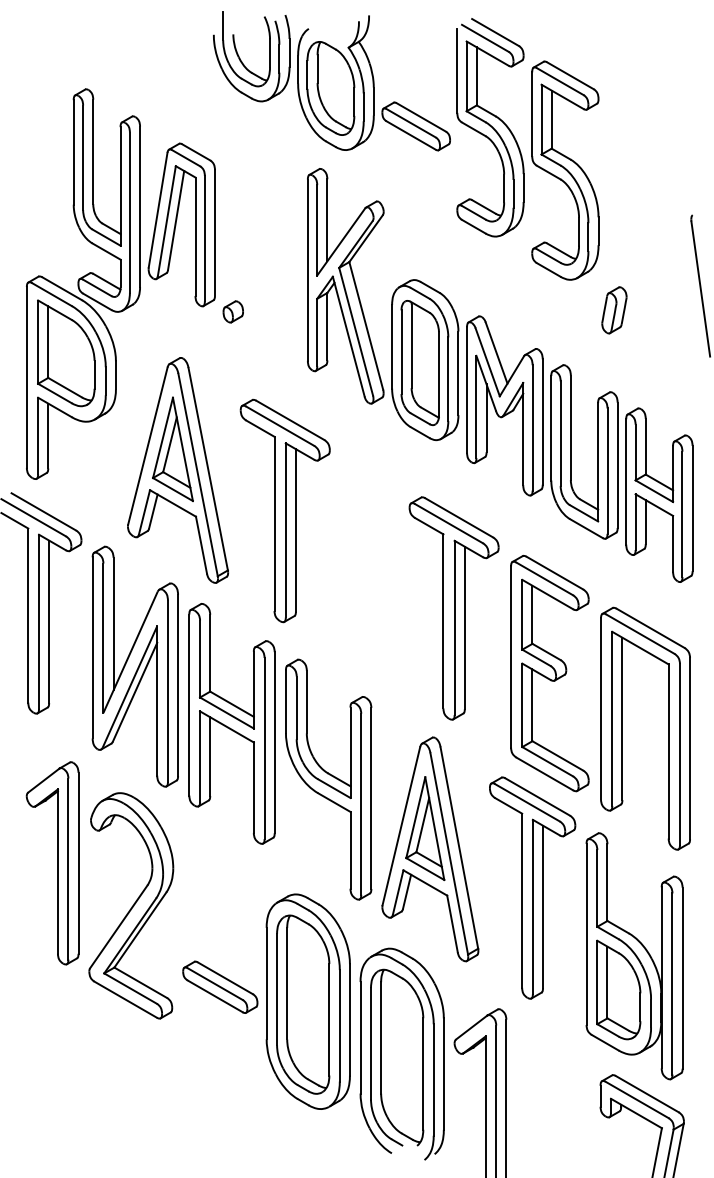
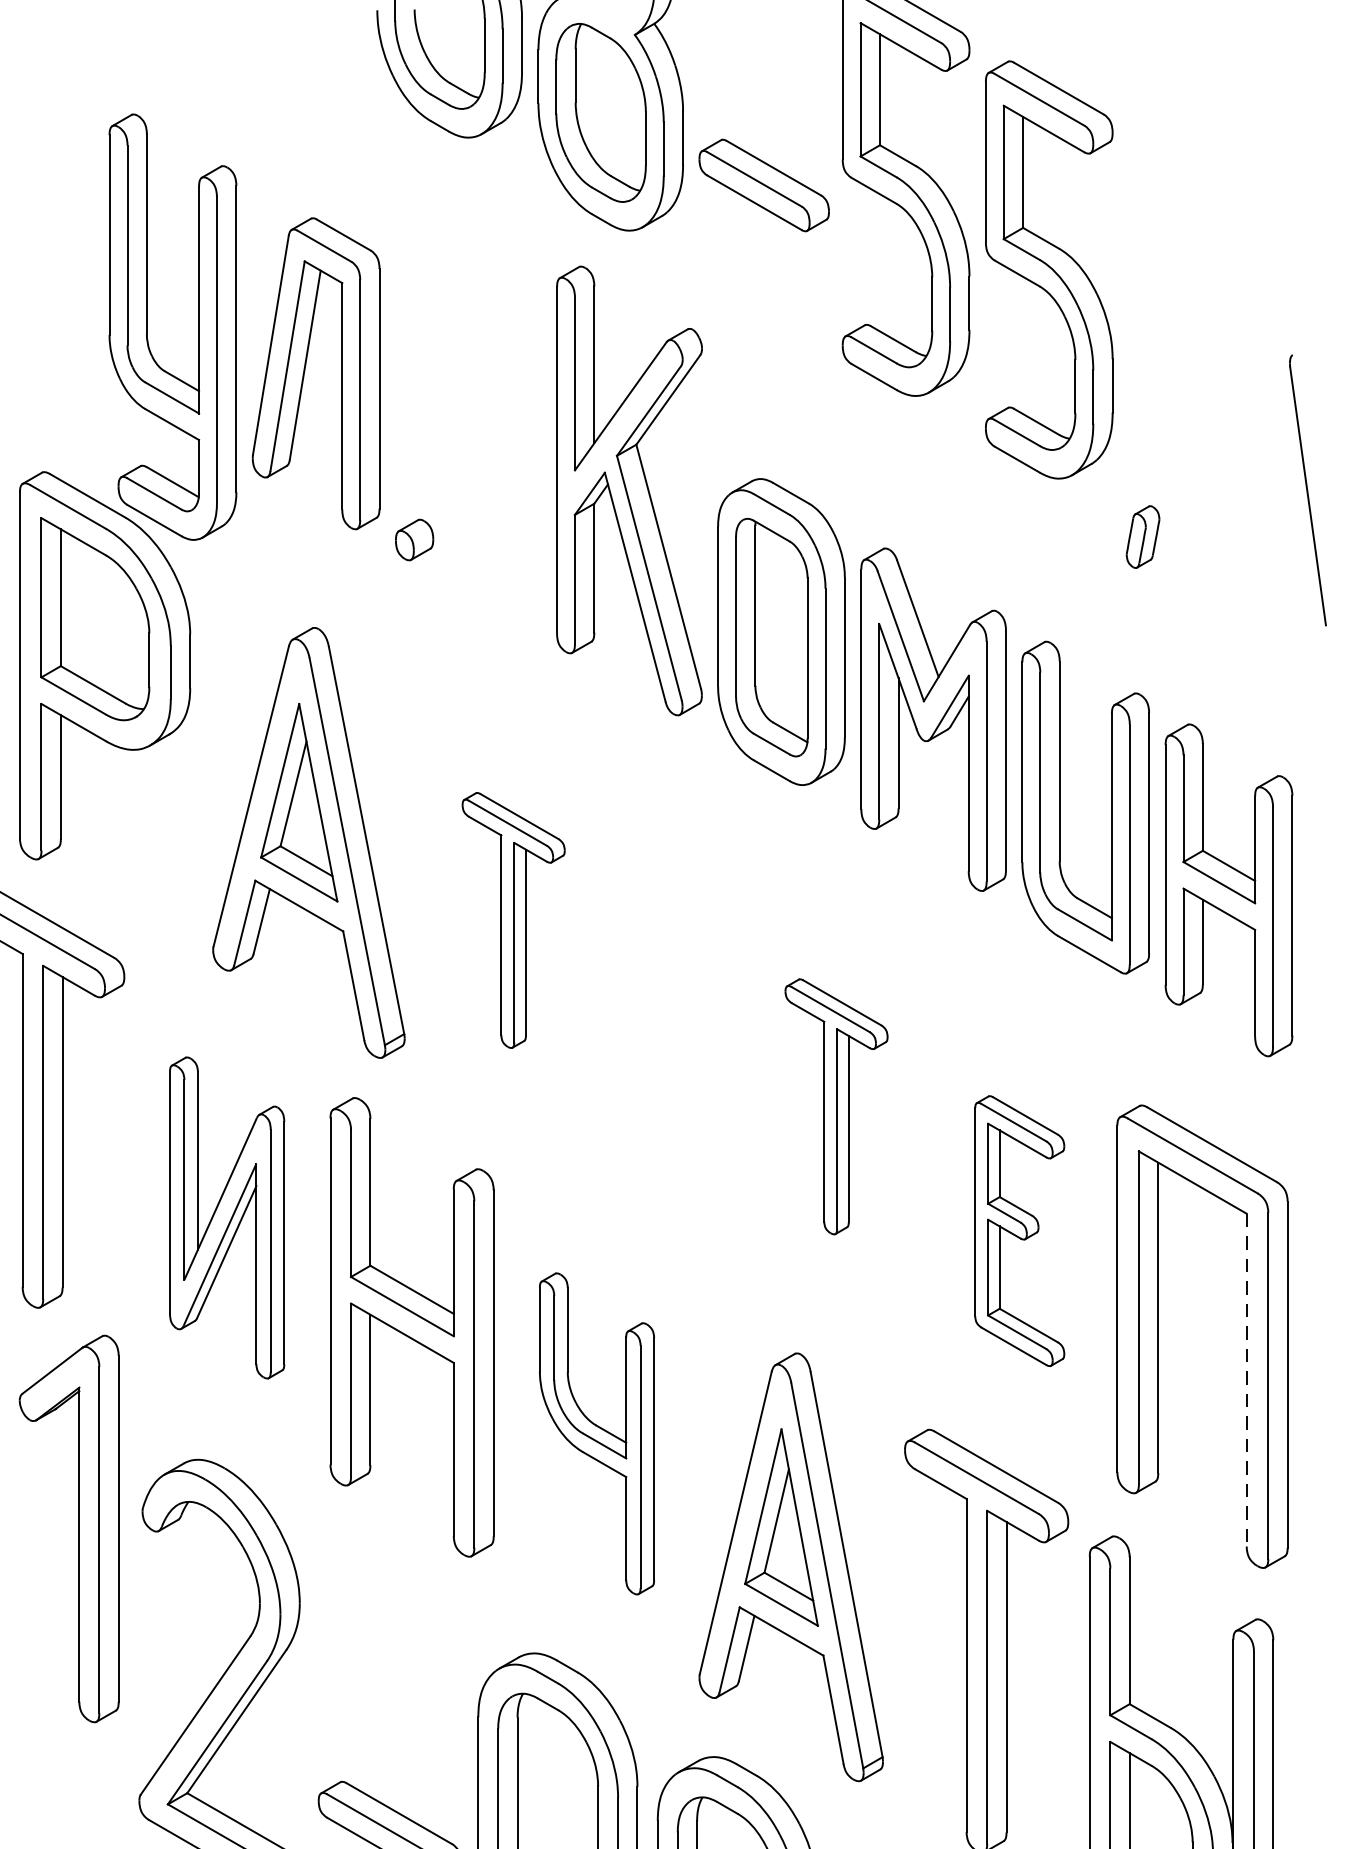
part: (614, 310) -> (1143, 537), size x0.7
part: (284, 510) -> (512, 919), size x0.6
part: (453, 608) -> (835, 1106), size x0.6
part: (134, 666) -> (225, 1217), size x0.7
part: (549, 673) -> (1018, 1231), size x0.6
line: (668, 751) -> (1246, 1380), solid -> dashed
part: (328, 779) -> (596, 1433), size x0.7
part: (52, 863) -> (68, 1529), moved

